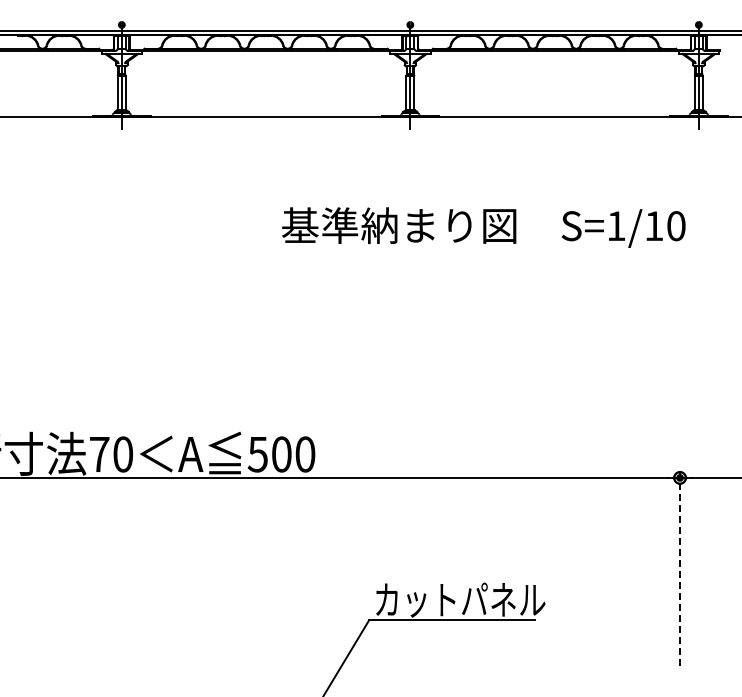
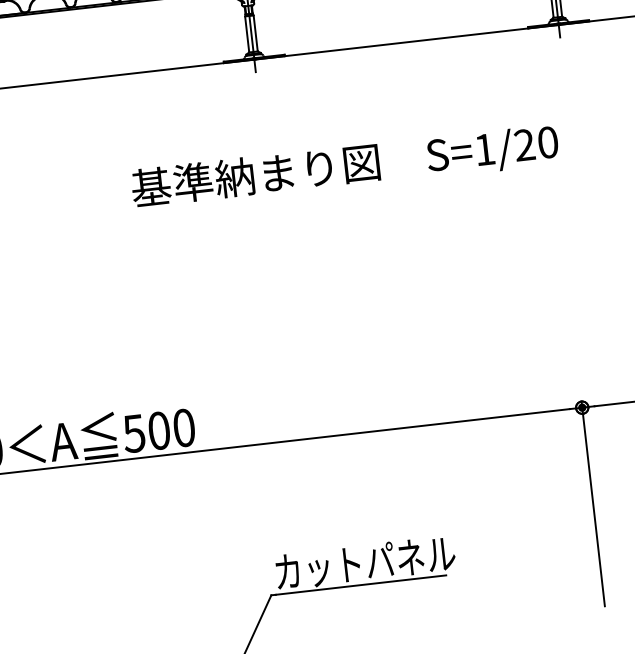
text: (654, 225) -> (524, 144), S=1/10 -> S=1/20
line: (680, 568) -> (593, 503), dashed -> solid

